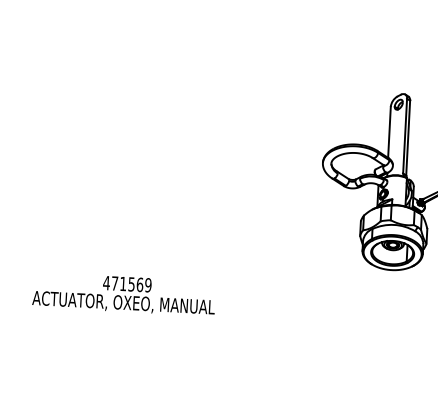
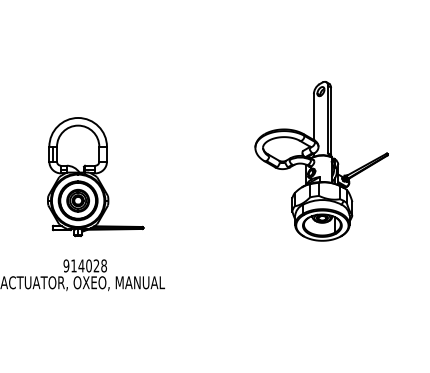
part: (143, 186) -> (95, 177), added
text: (126, 283) -> (84, 265), 471569 -> 914028

